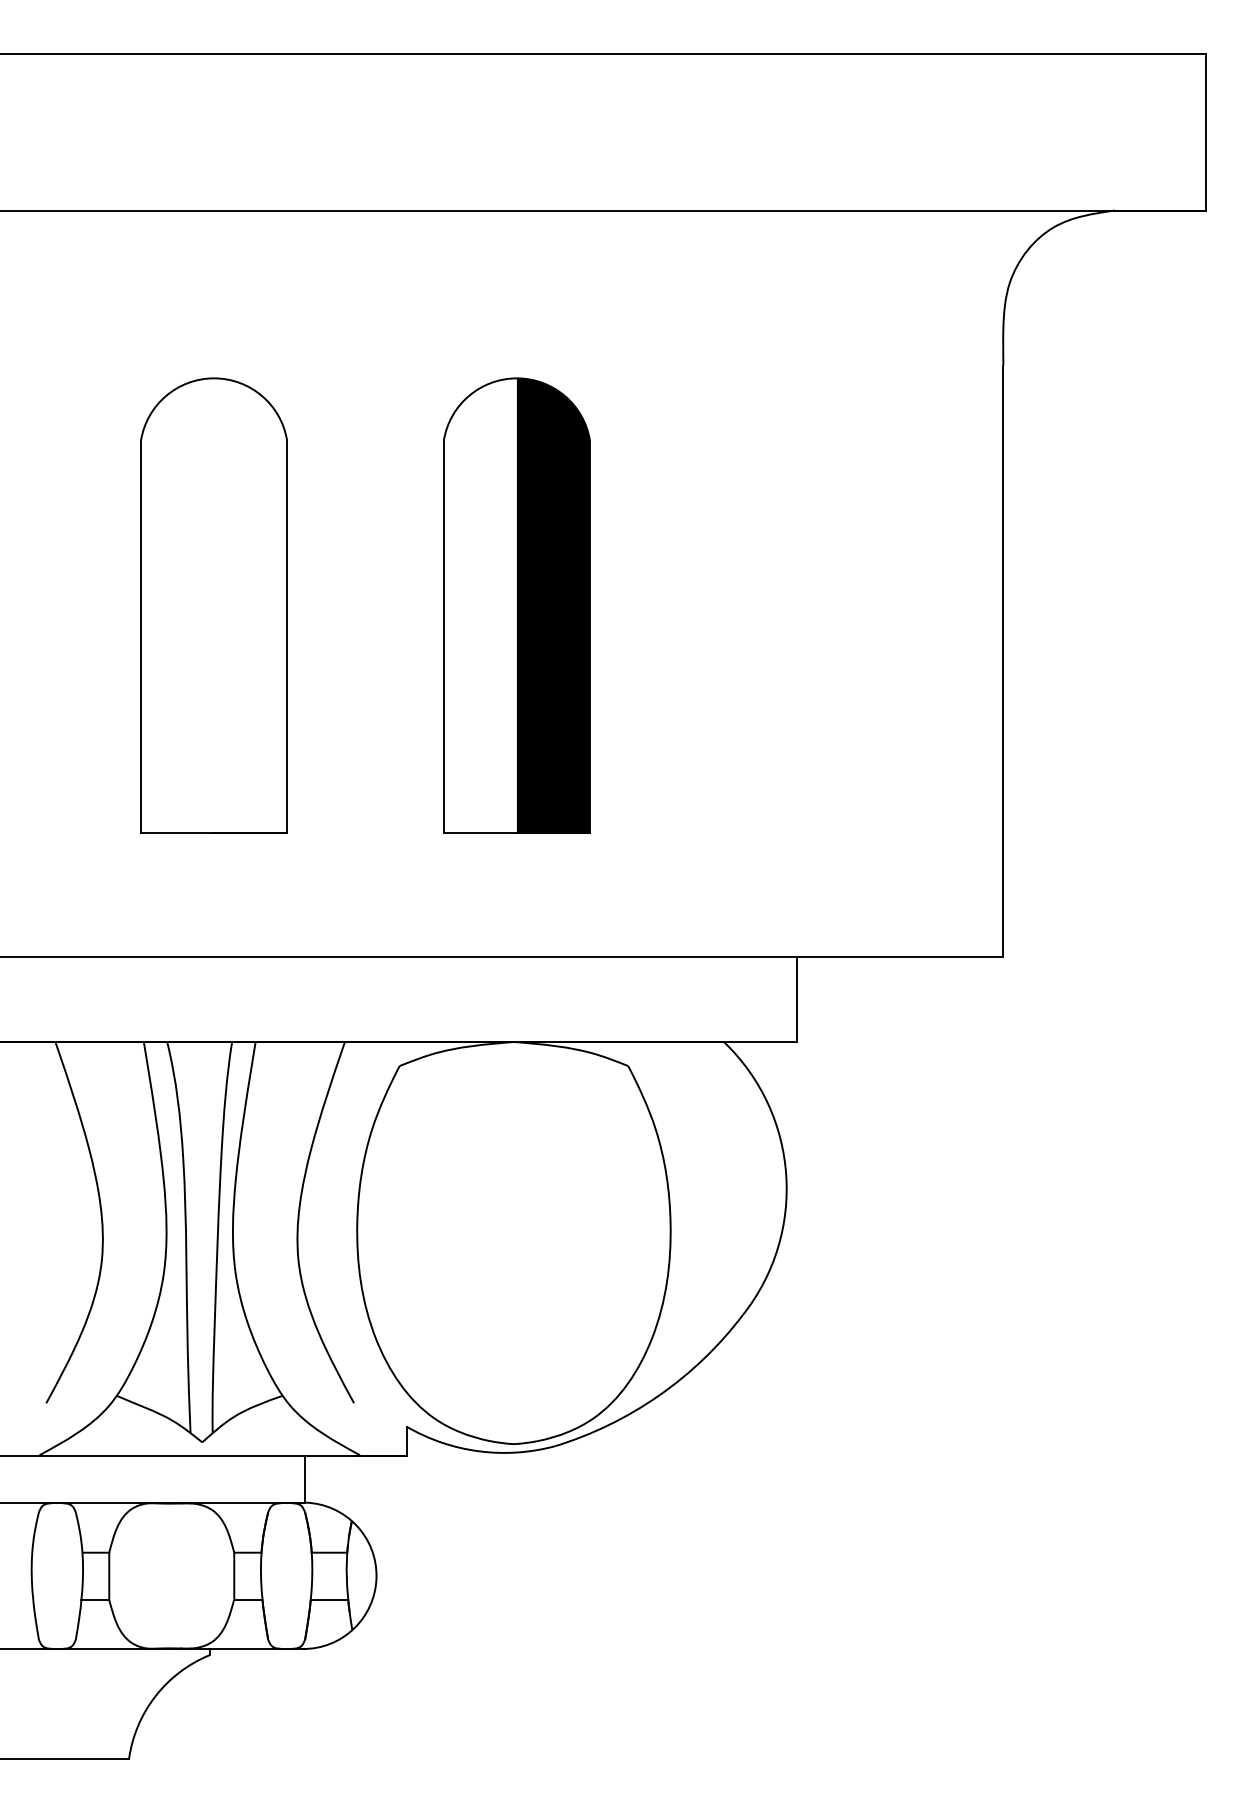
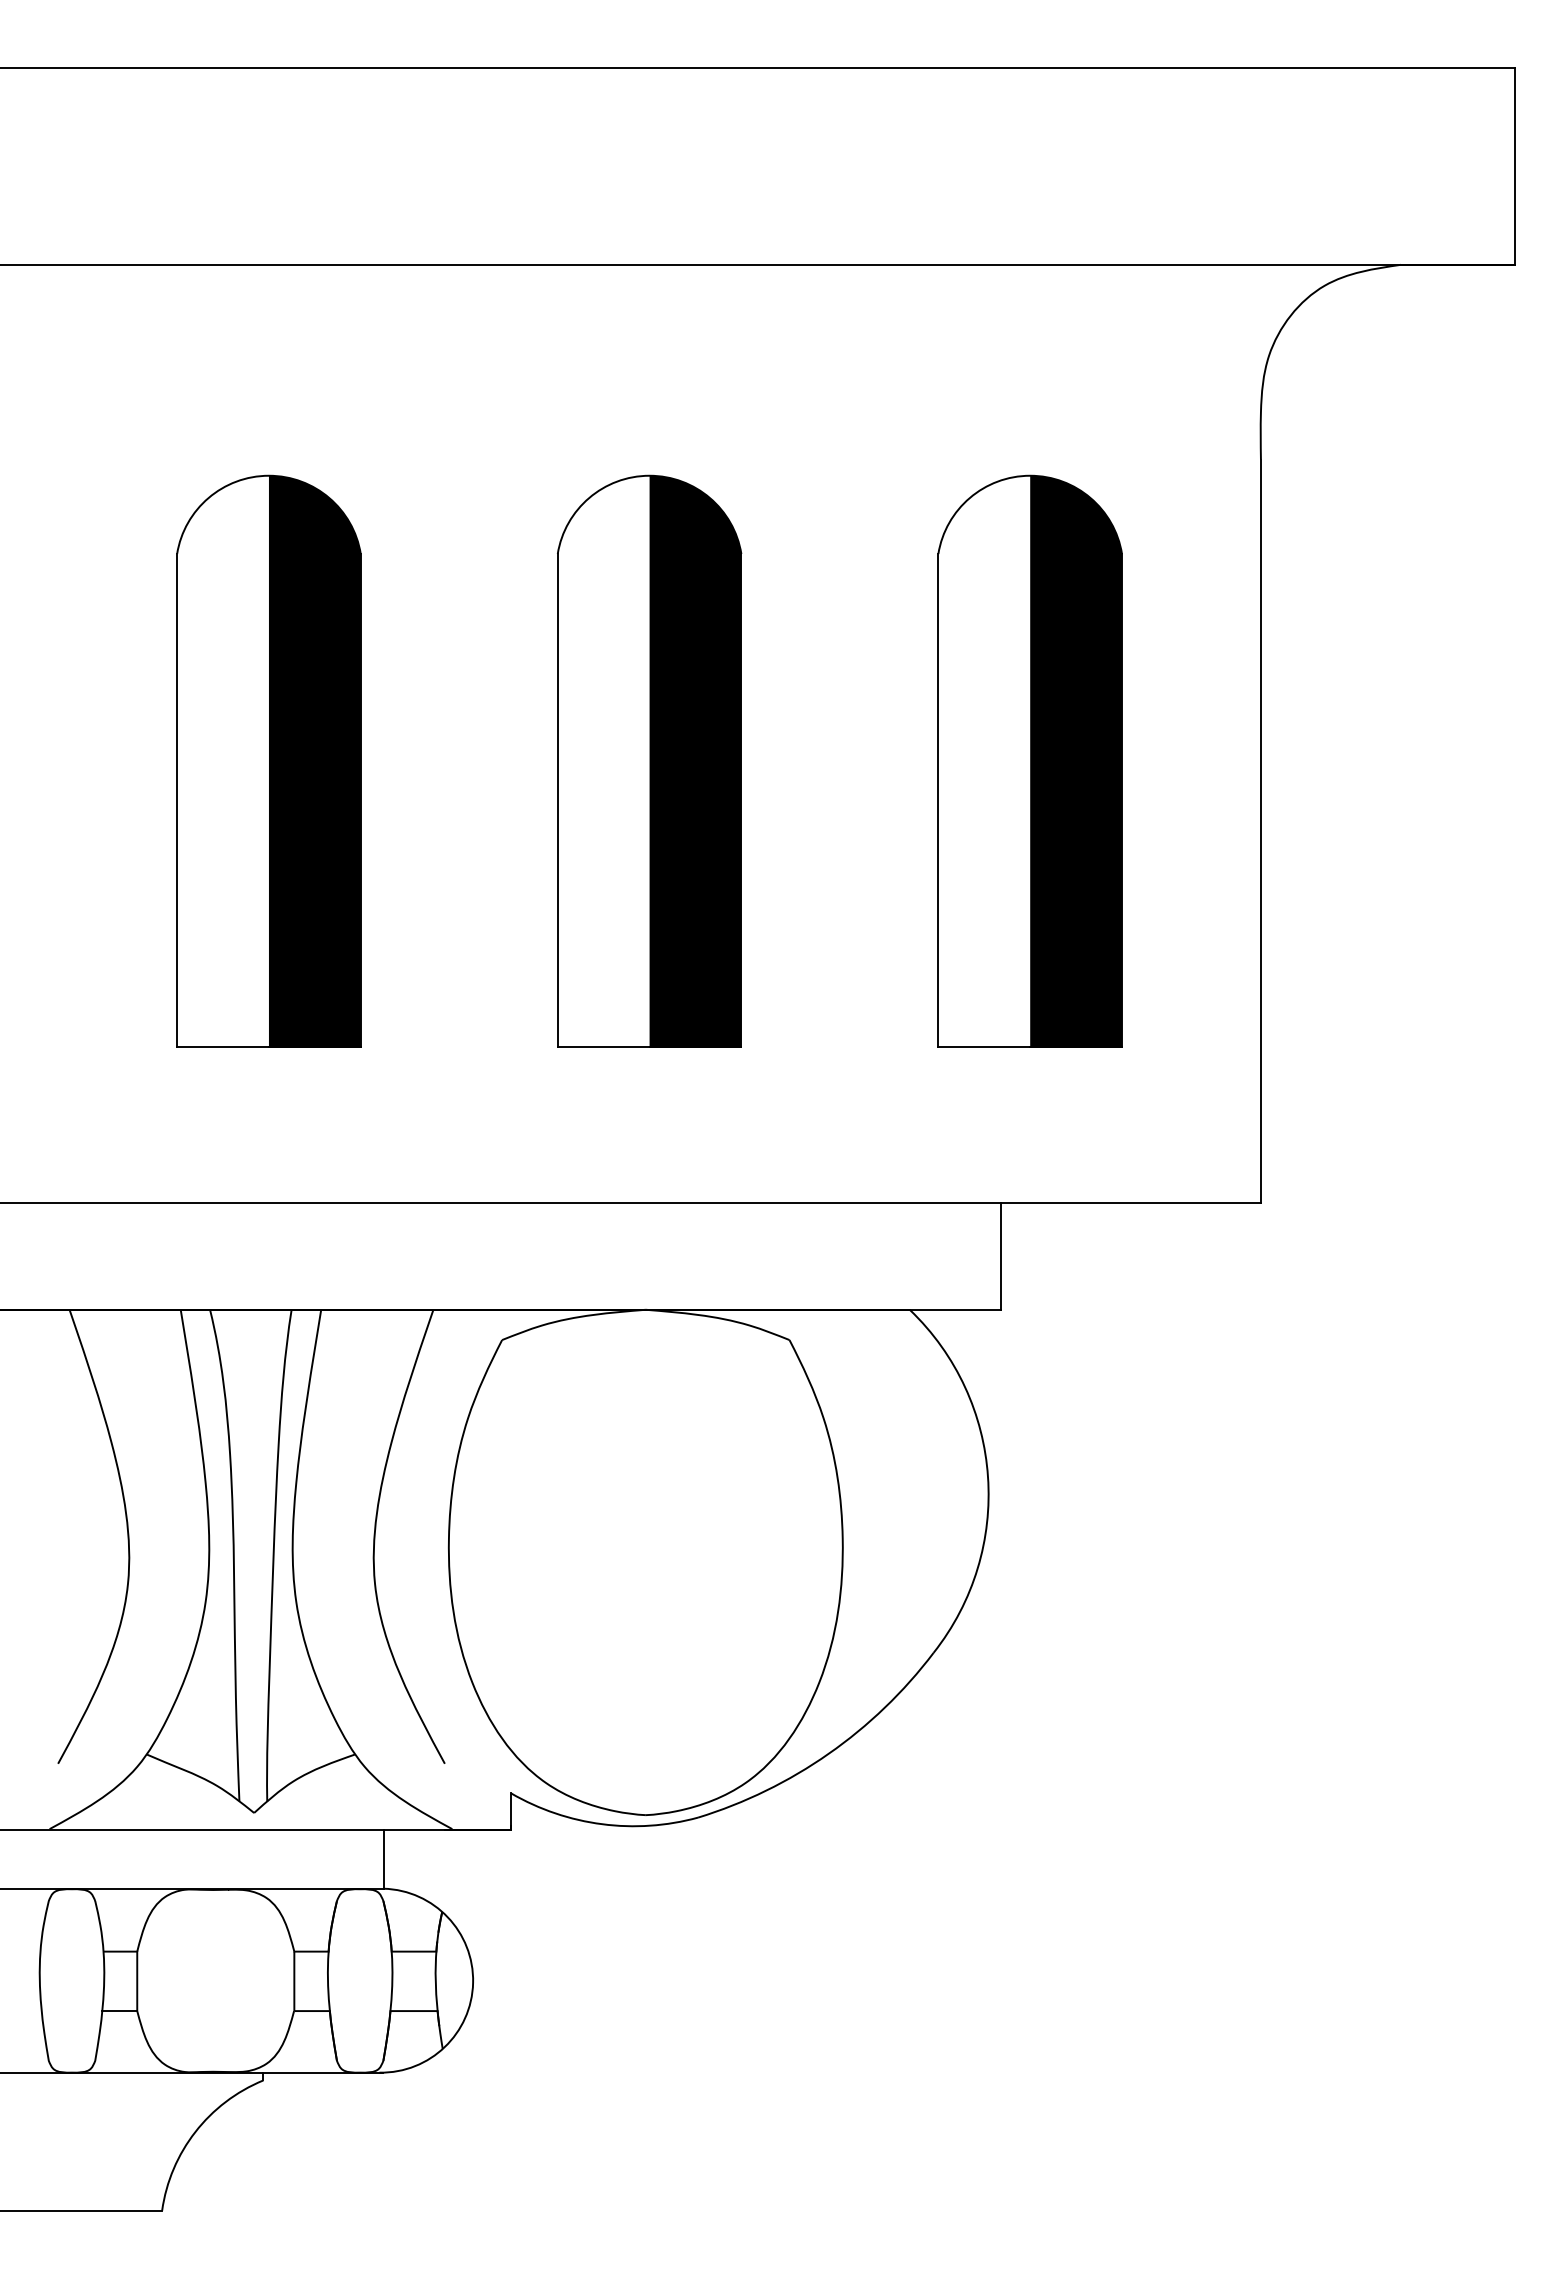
part: (819, 604) -> (1029, 760), added
fill: (250, 605) -> (314, 761), added

